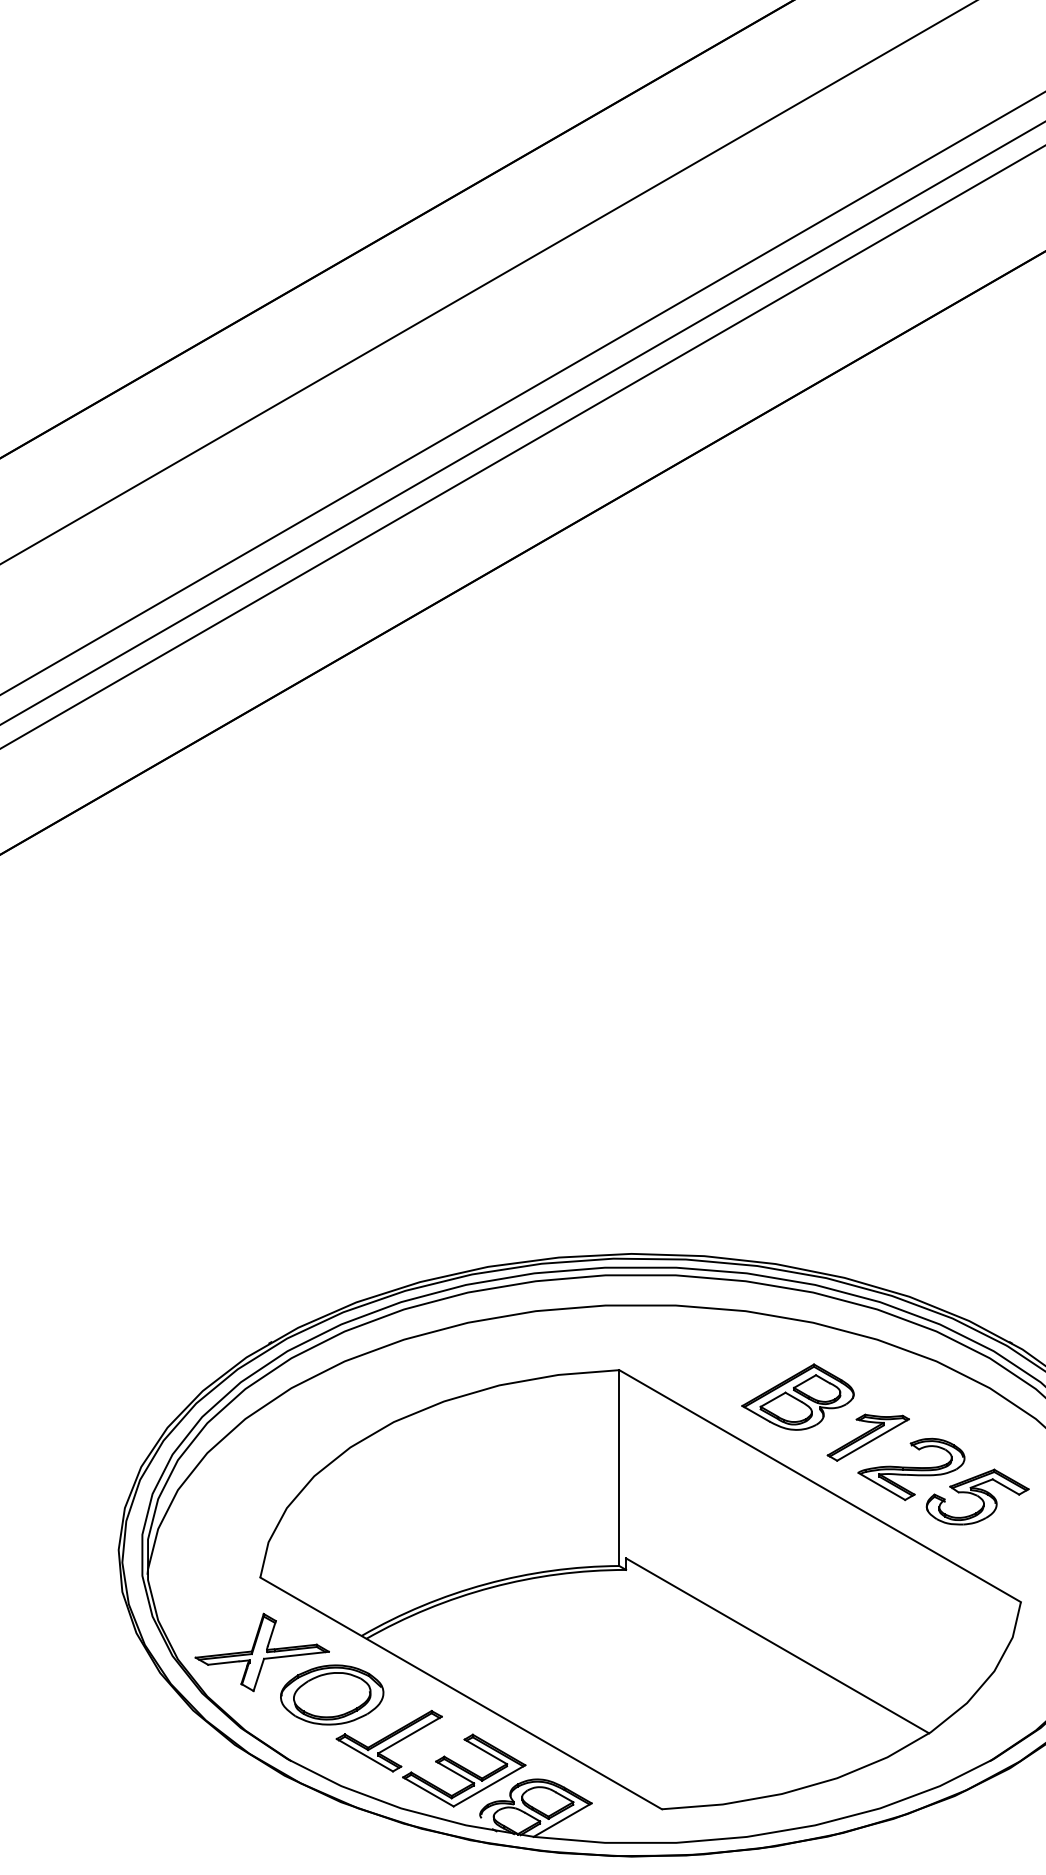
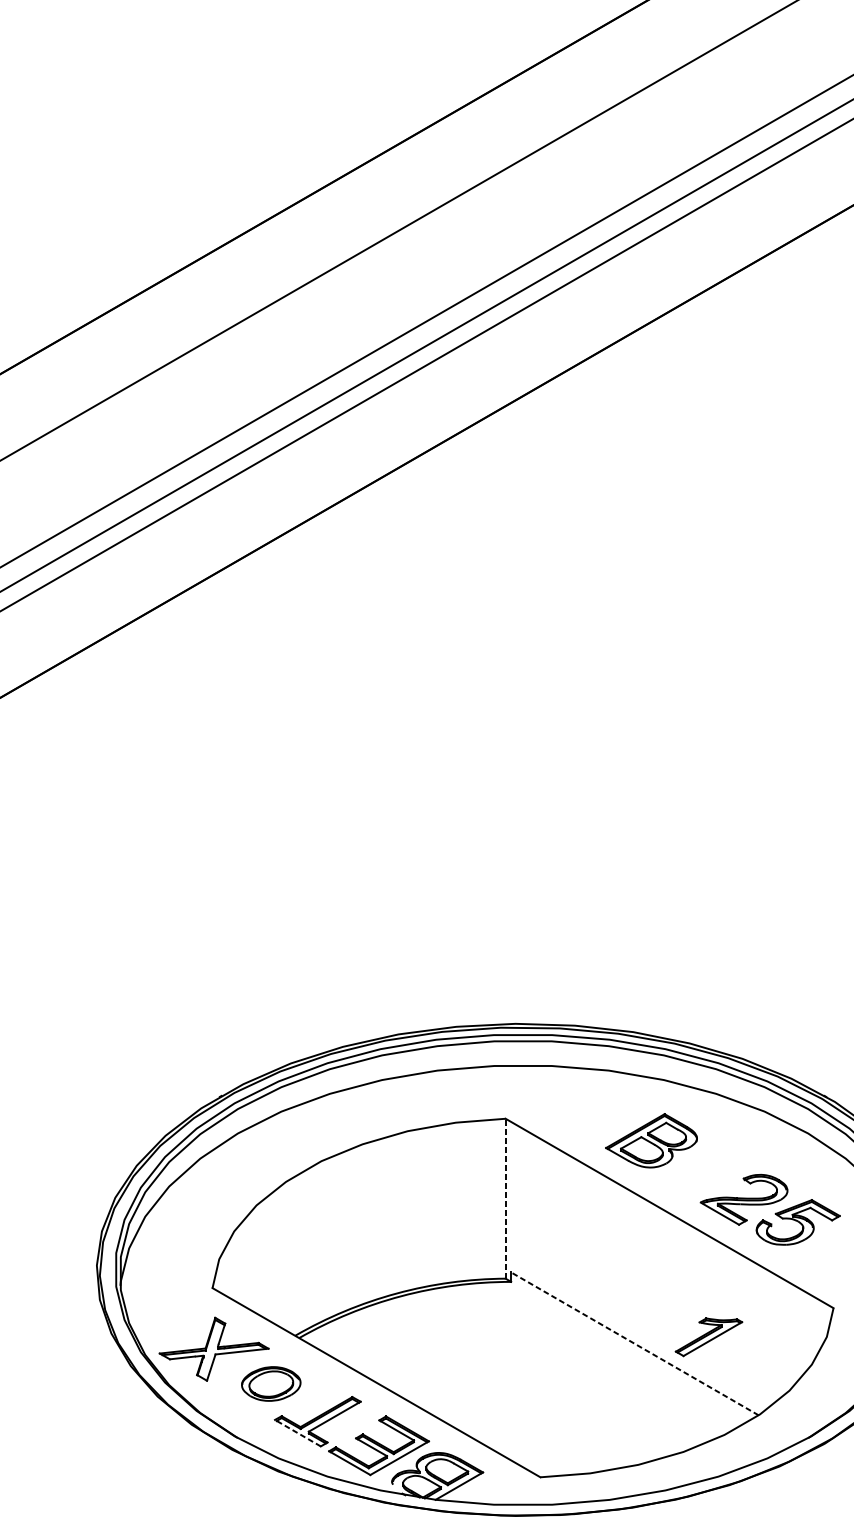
part: (867, 1437) -> (708, 1337), moved
line: (619, 1468) -> (505, 1199), solid -> dashed
line: (777, 1645) -> (634, 1343), solid -> dashed
part: (332, 1694) -> (271, 1383), size x0.7
line: (364, 1754) -> (297, 1432), solid -> dashed

